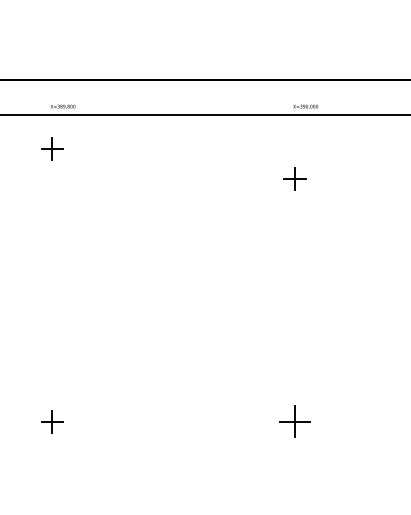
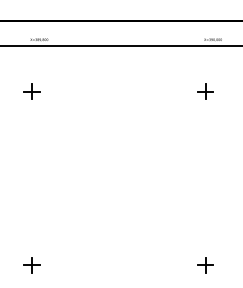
part: (52, 148) -> (31, 91), moved
part: (294, 421) -> (205, 265), size x0.71

